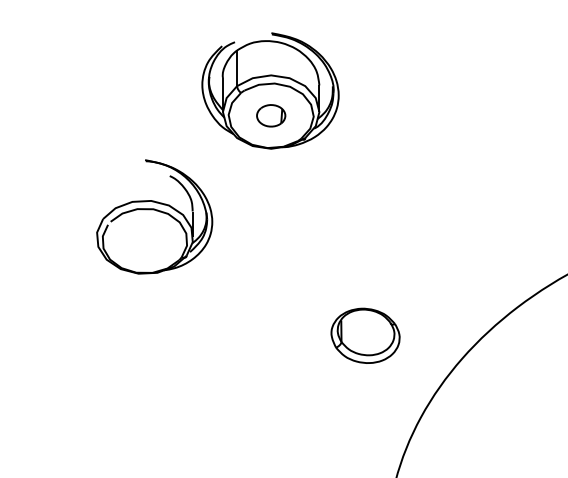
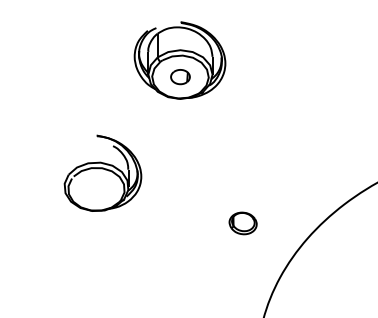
part: (153, 215) -> (102, 172), moved
part: (364, 335) -> (242, 223), size x0.6

